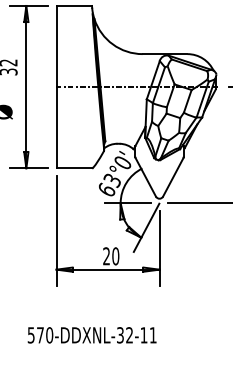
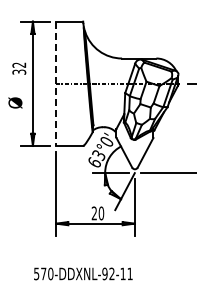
line: (57, 88) -> (56, 84), solid -> dashed
text: (119, 334) -> (104, 273), 570-DDXNL-32-11 -> 570-DDXNL-92-11

